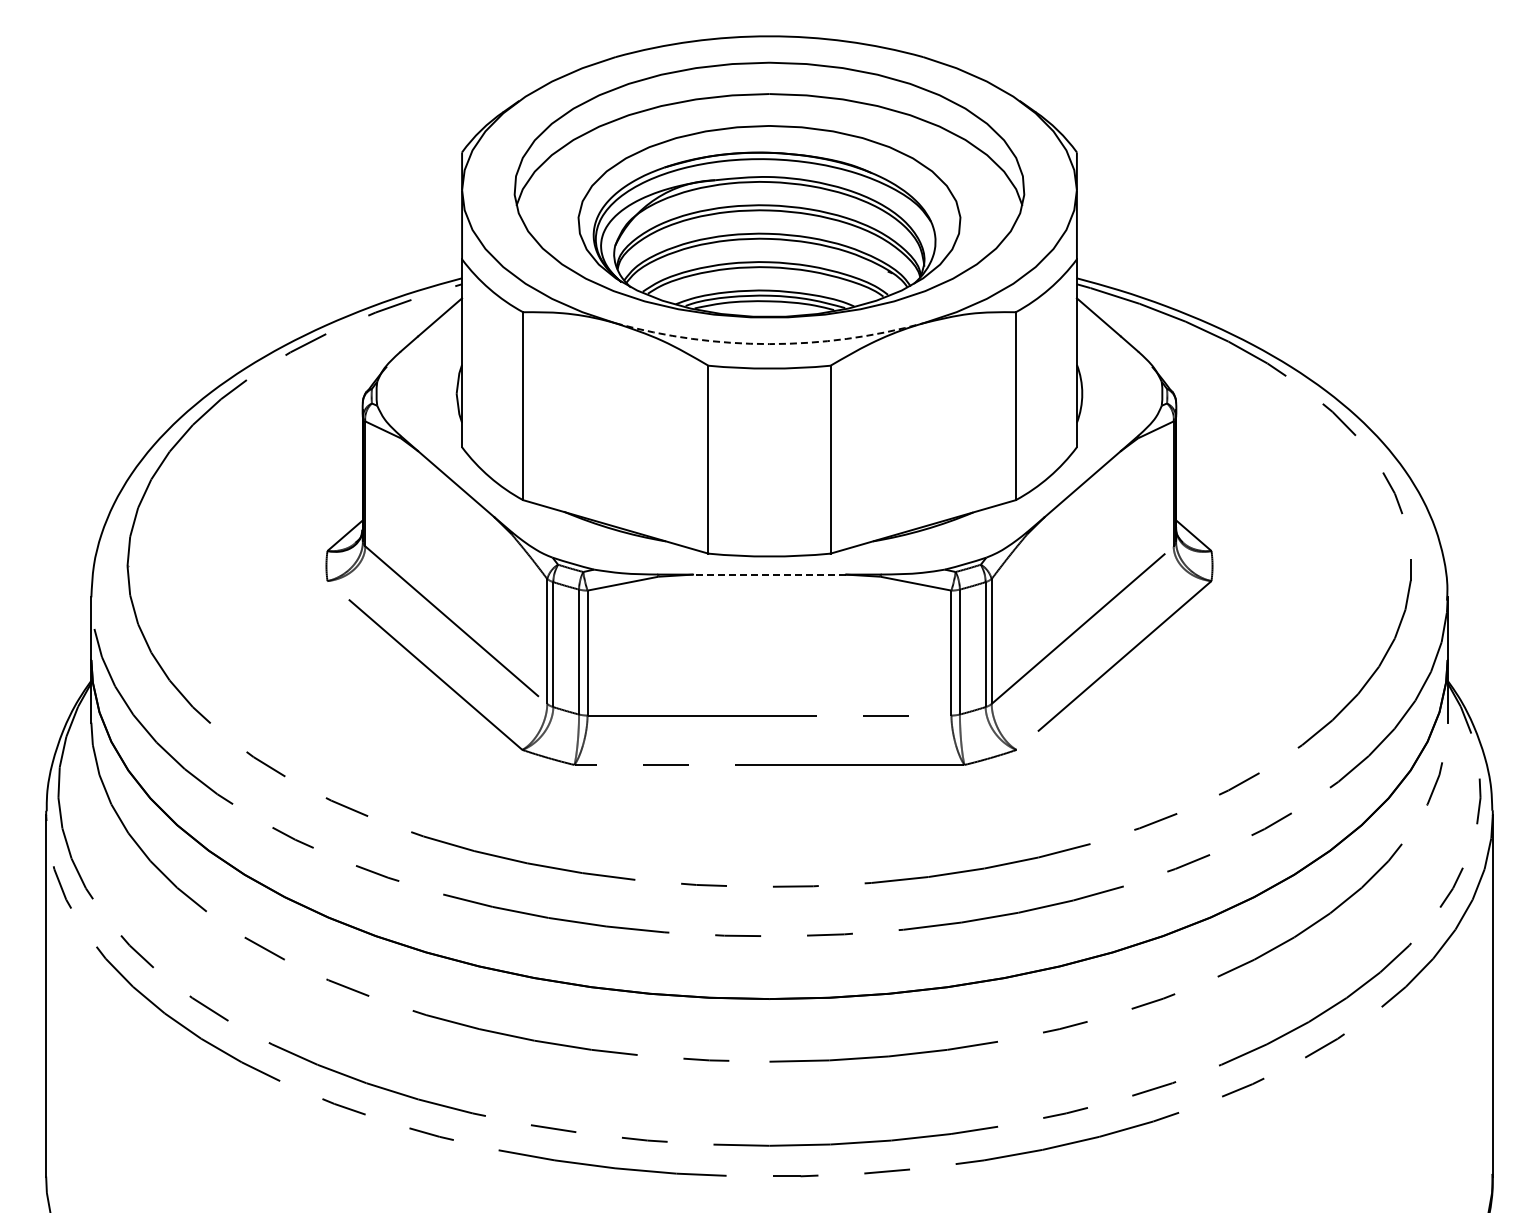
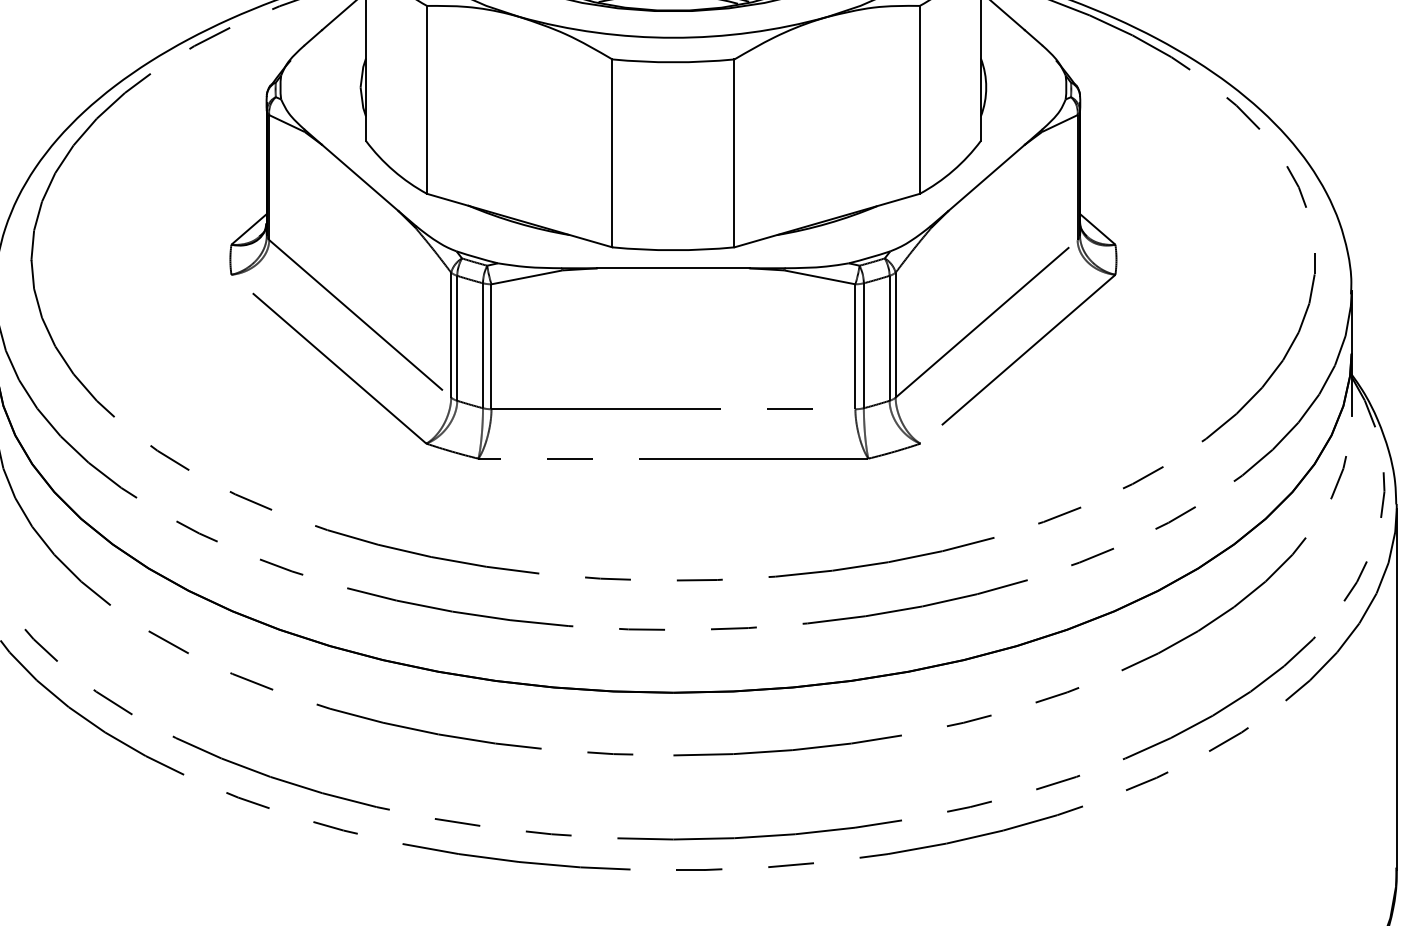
arc: (769, 344) -> (673, 38), dashed -> solid
line: (768, 574) -> (672, 268), dashed -> solid

